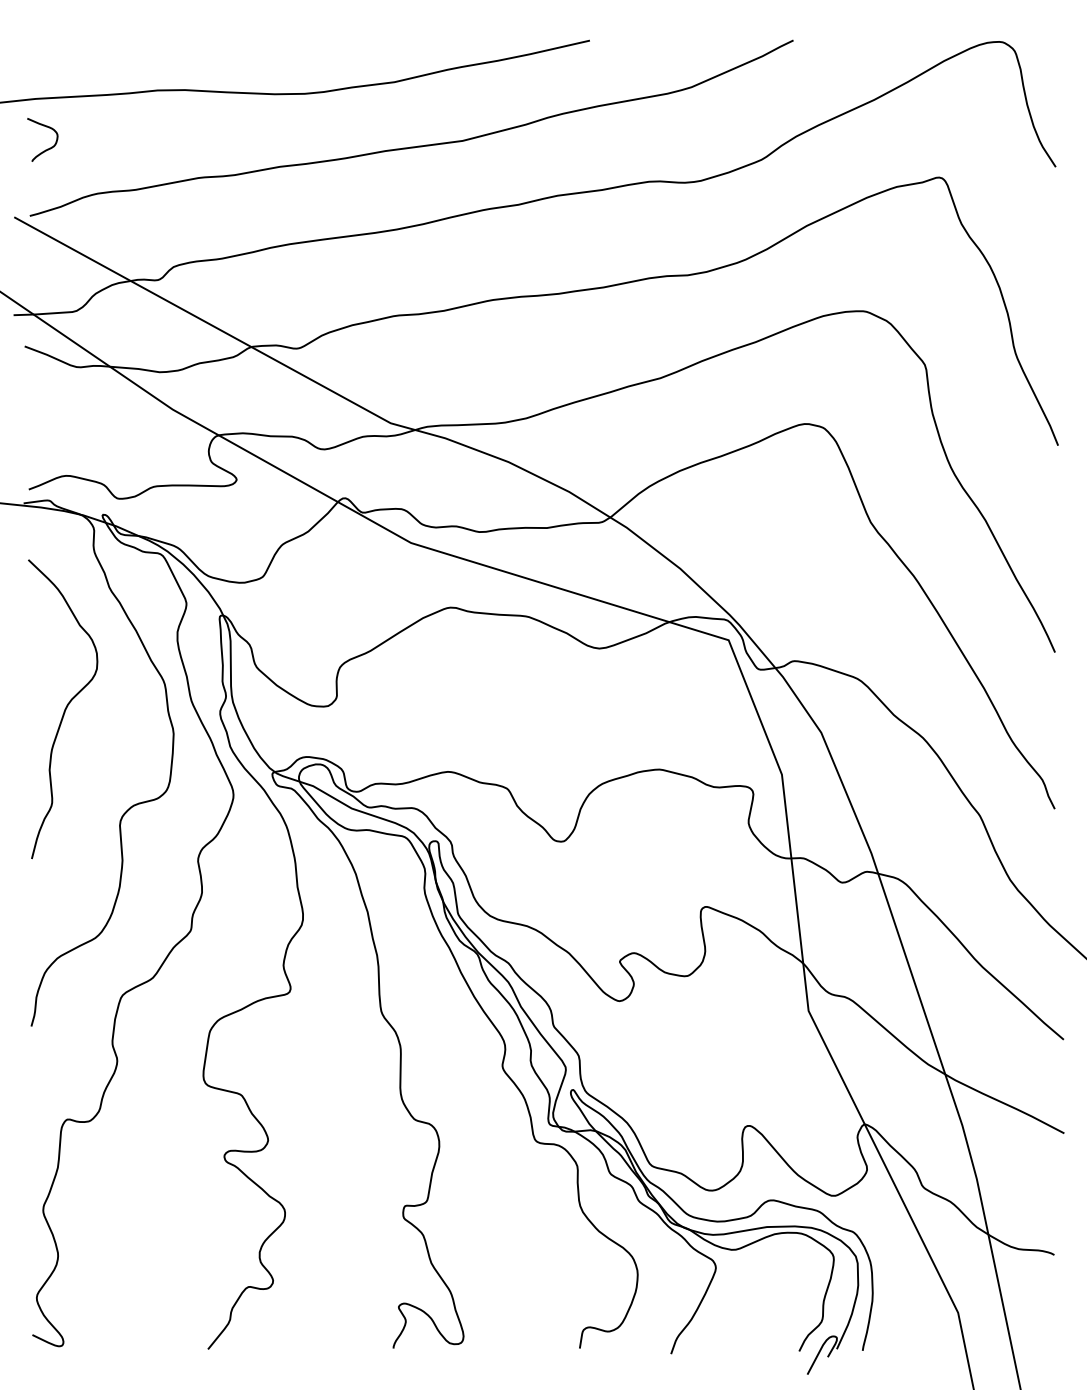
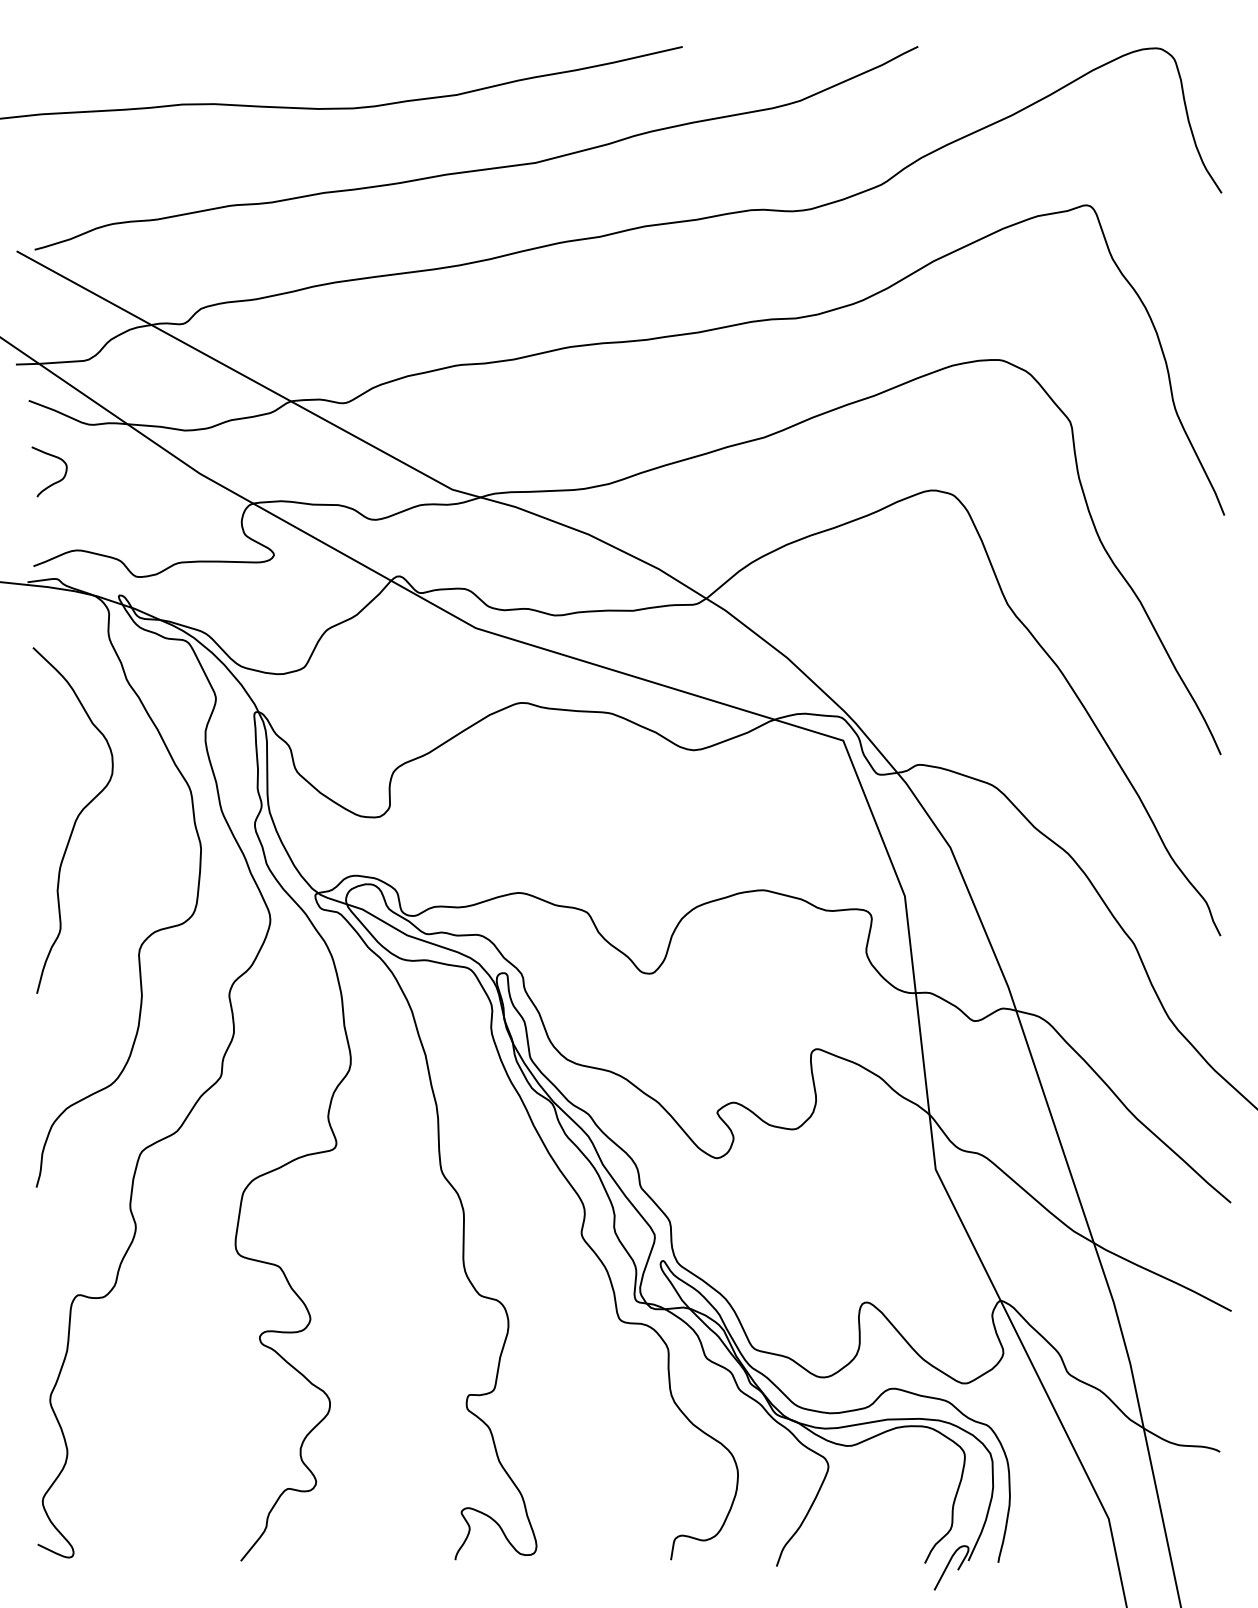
curve: (47, 148) -> (55, 481), moved

